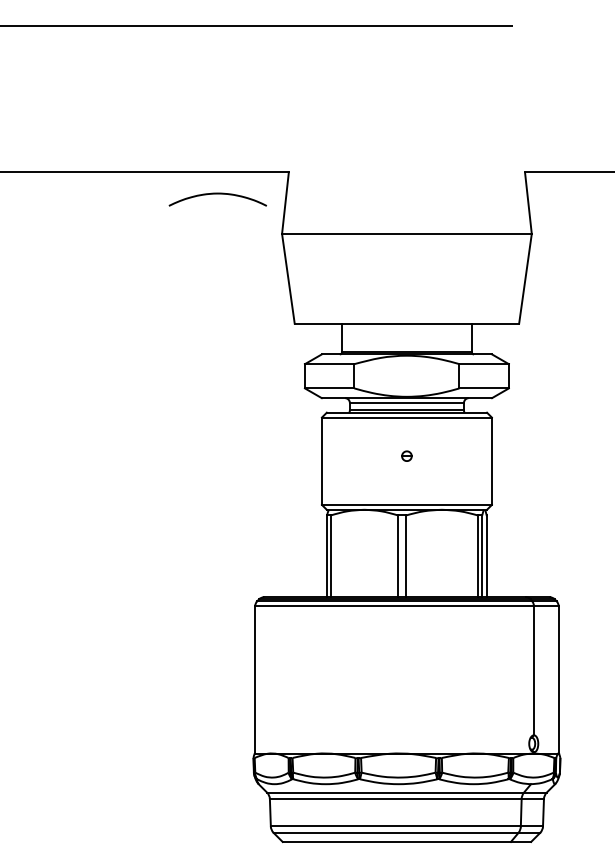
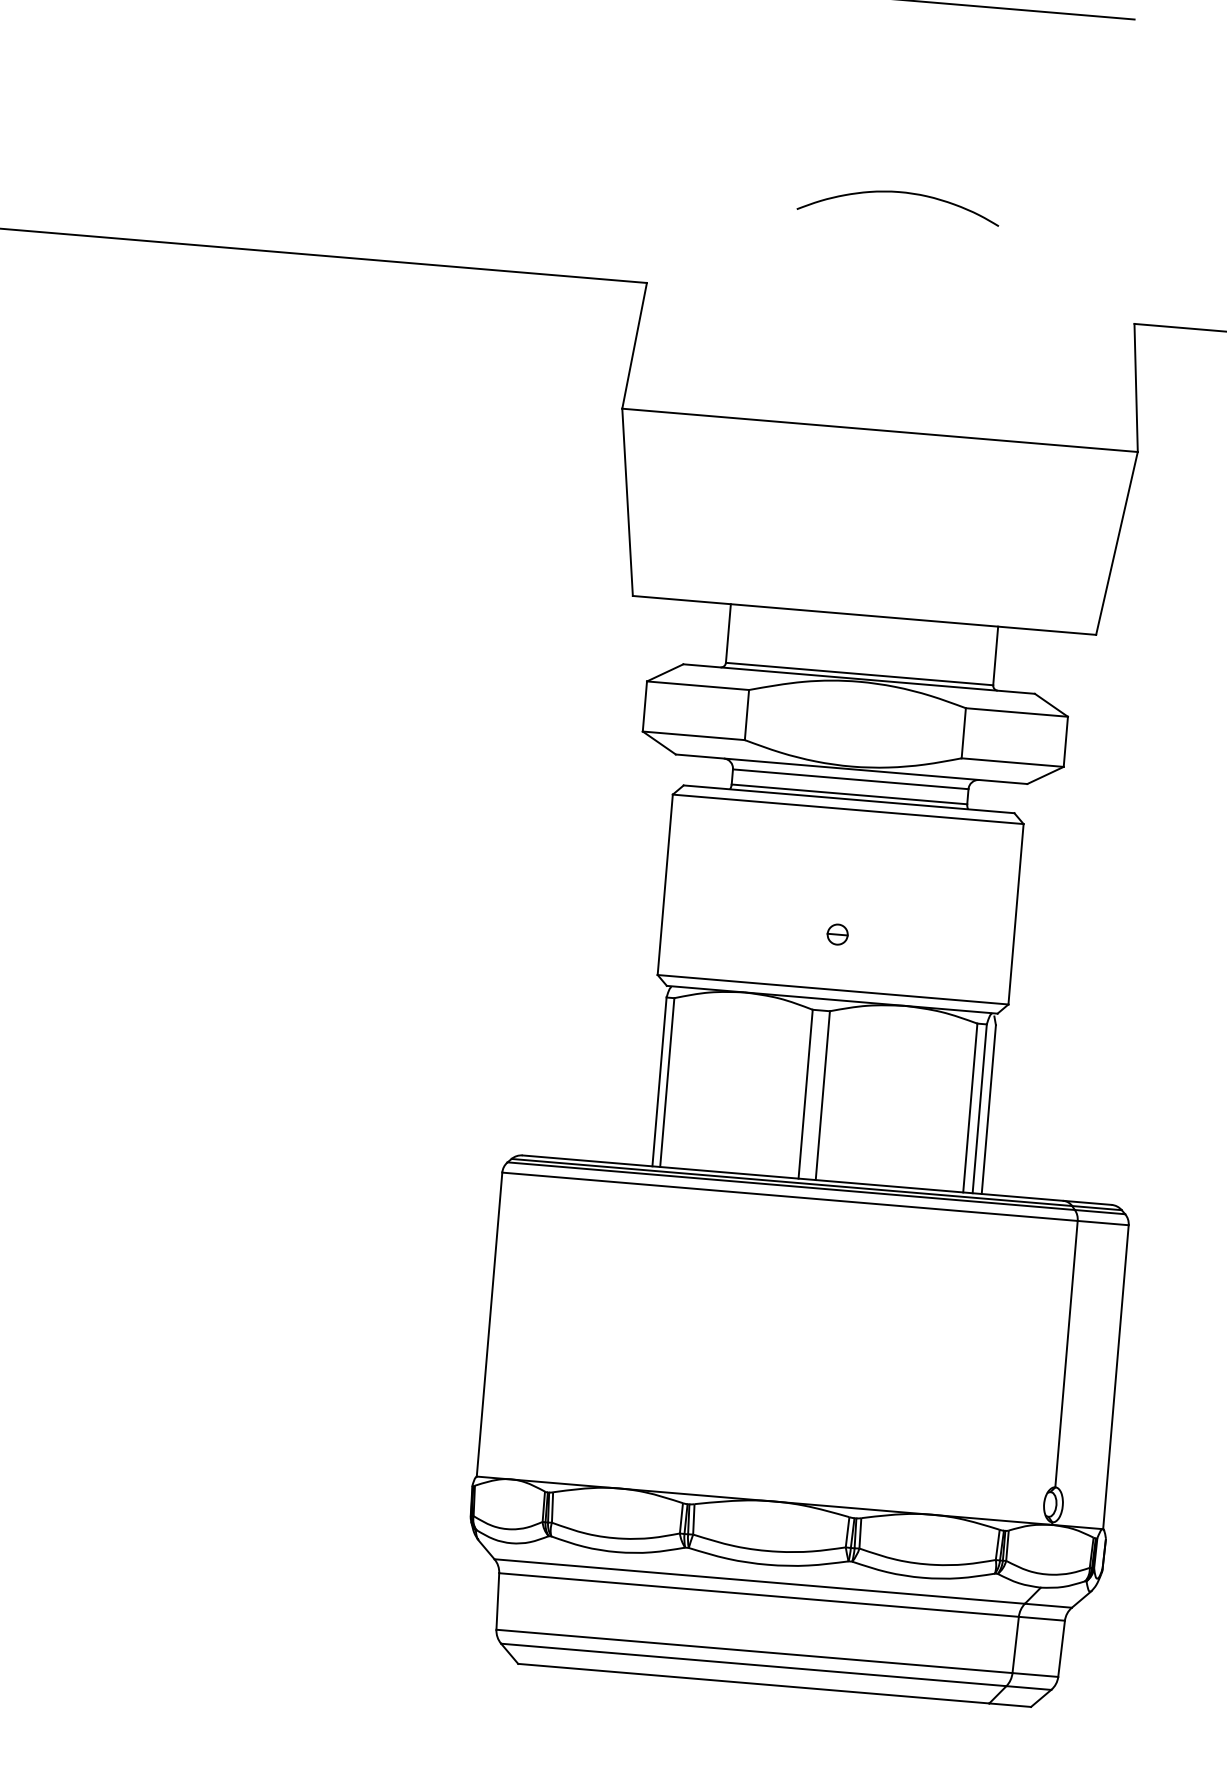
curve: (217, 194) -> (898, 194), moved
part: (406, 455) -> (836, 933), moved

